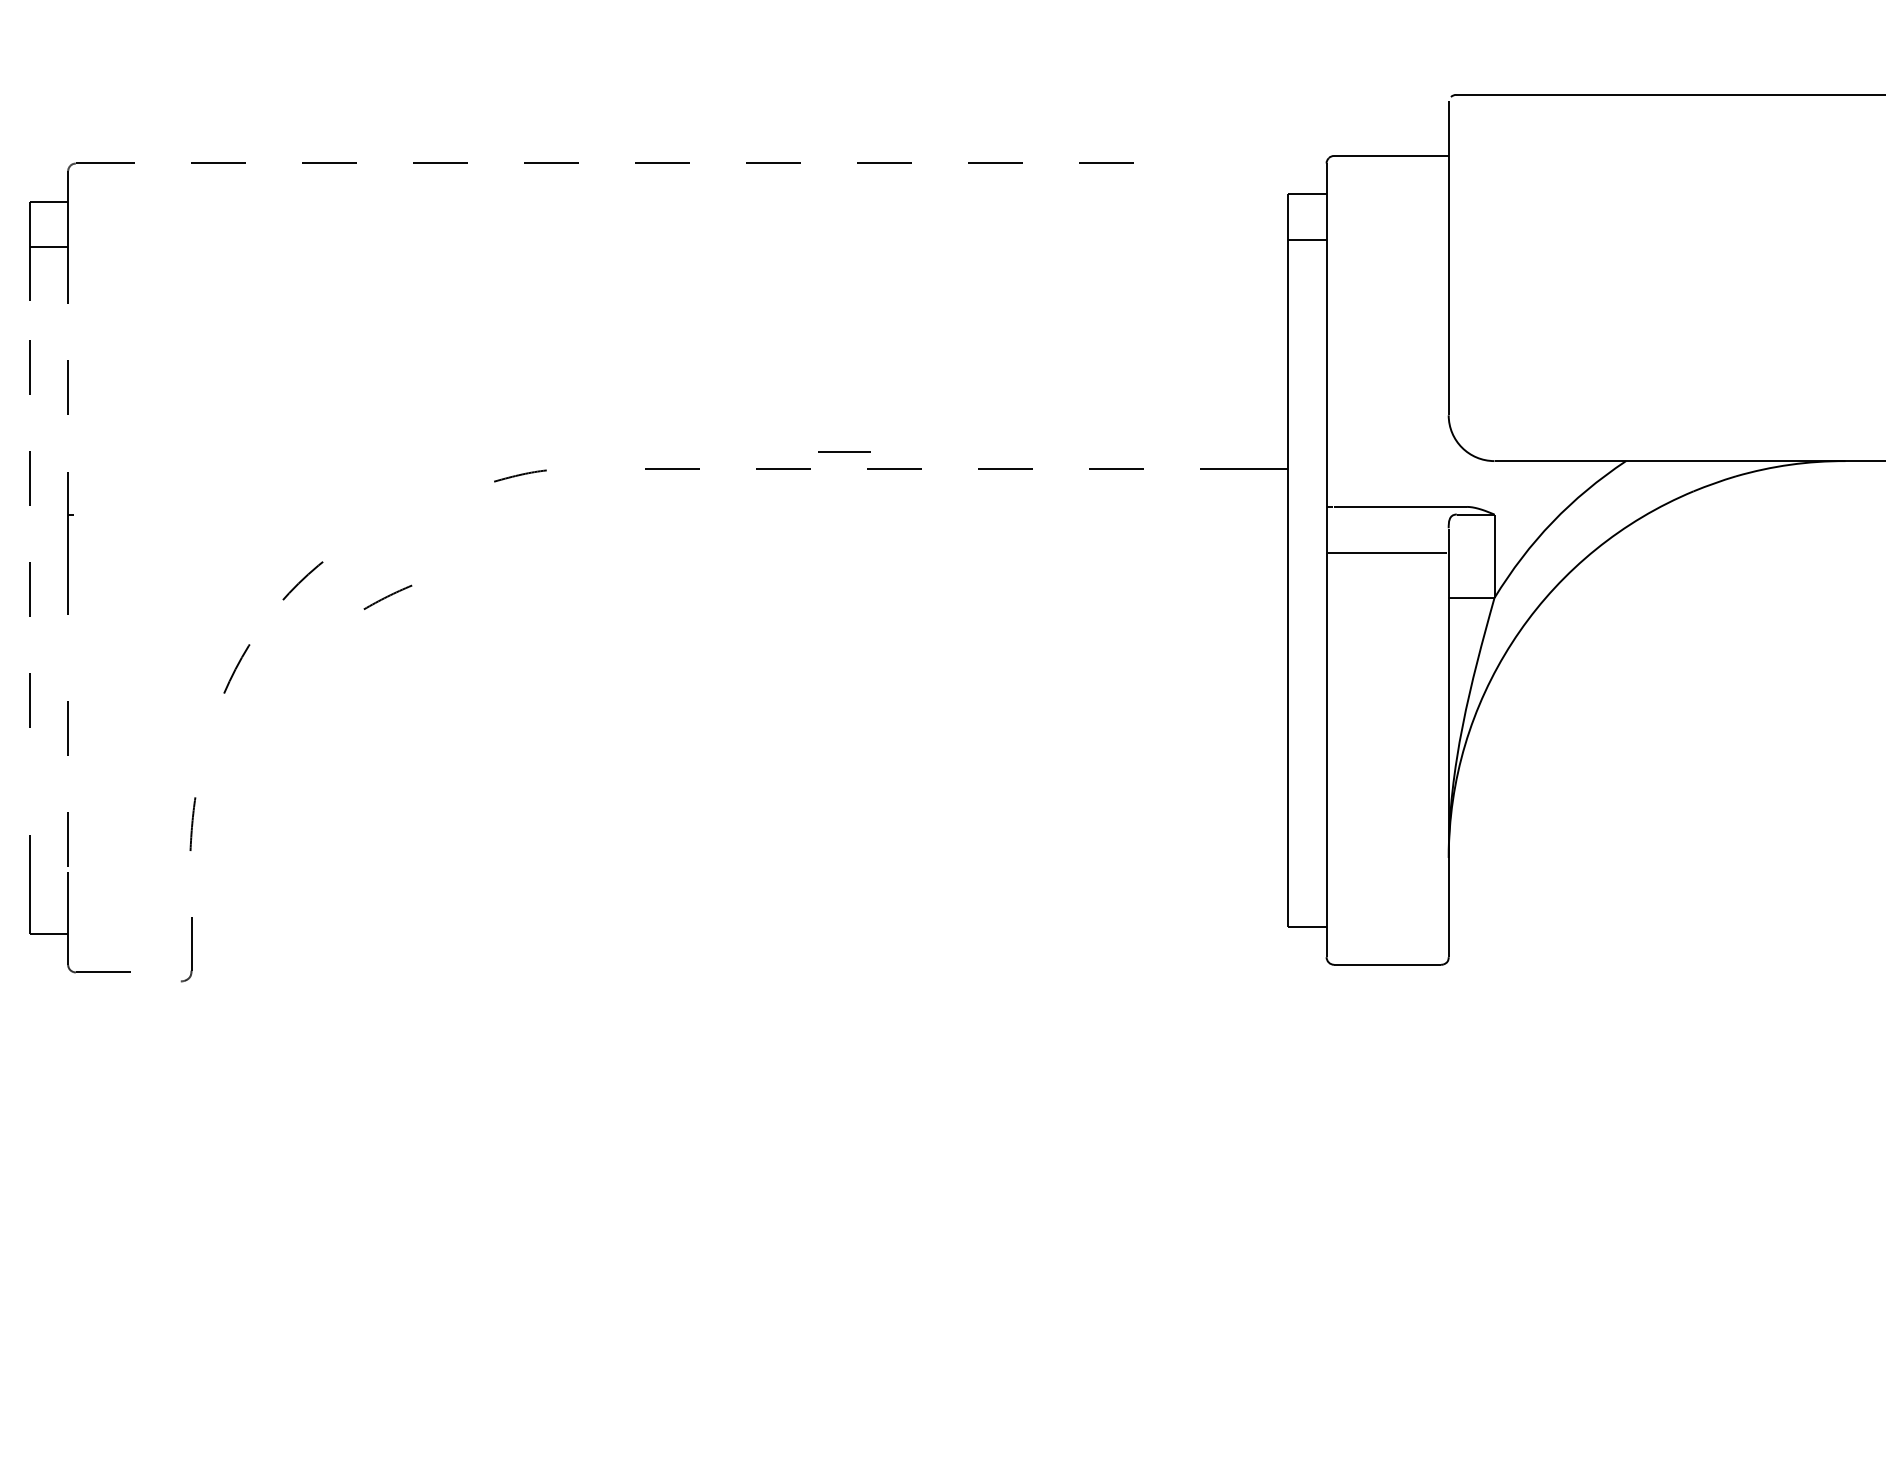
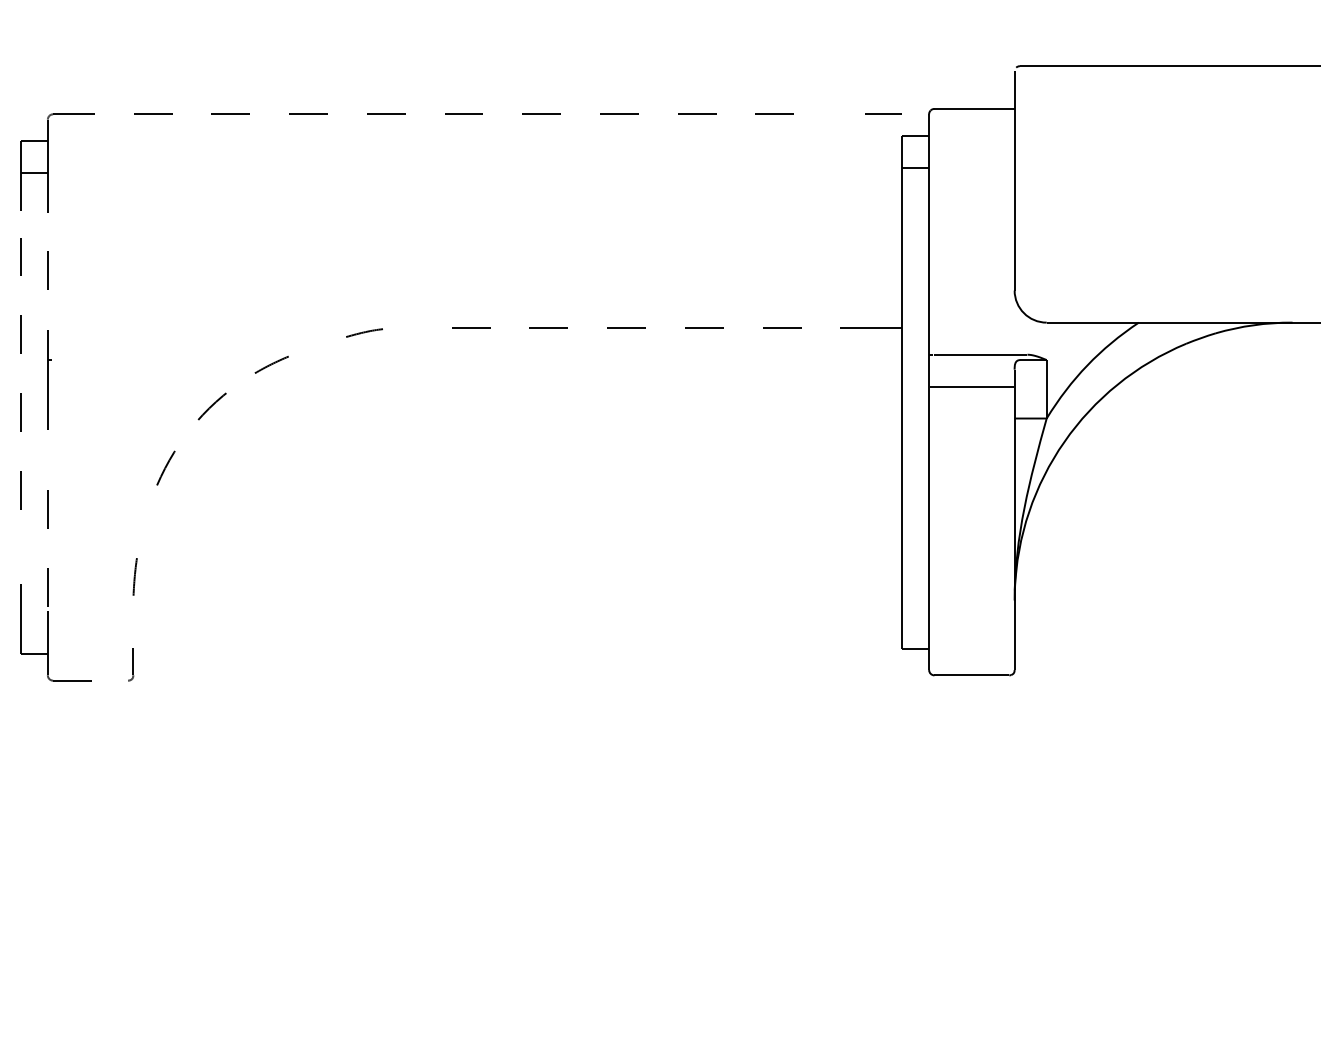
line: (844, 451) -> (883, 113), moved
line: (387, 596) -> (271, 364), moved
part: (186, 949) -> (130, 664), size x0.71

